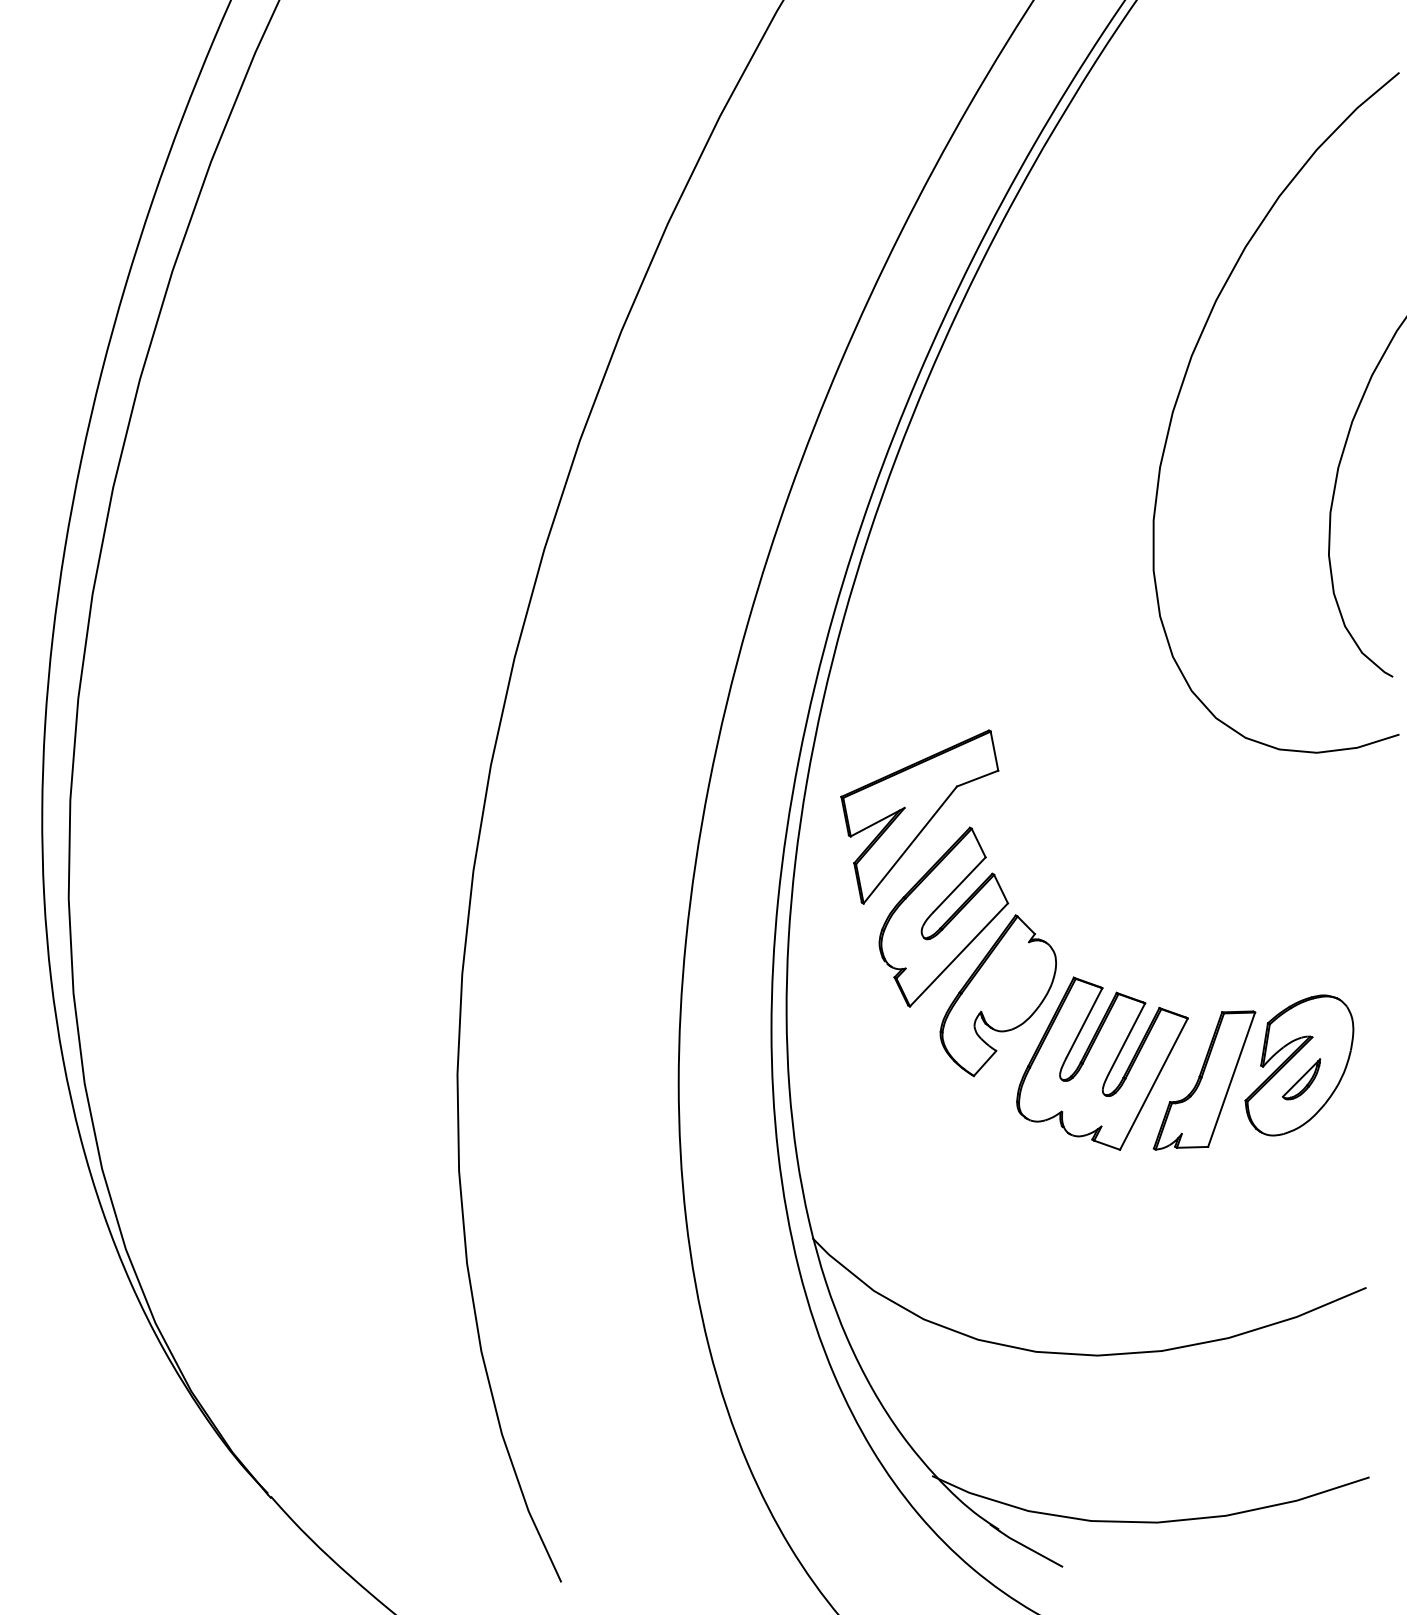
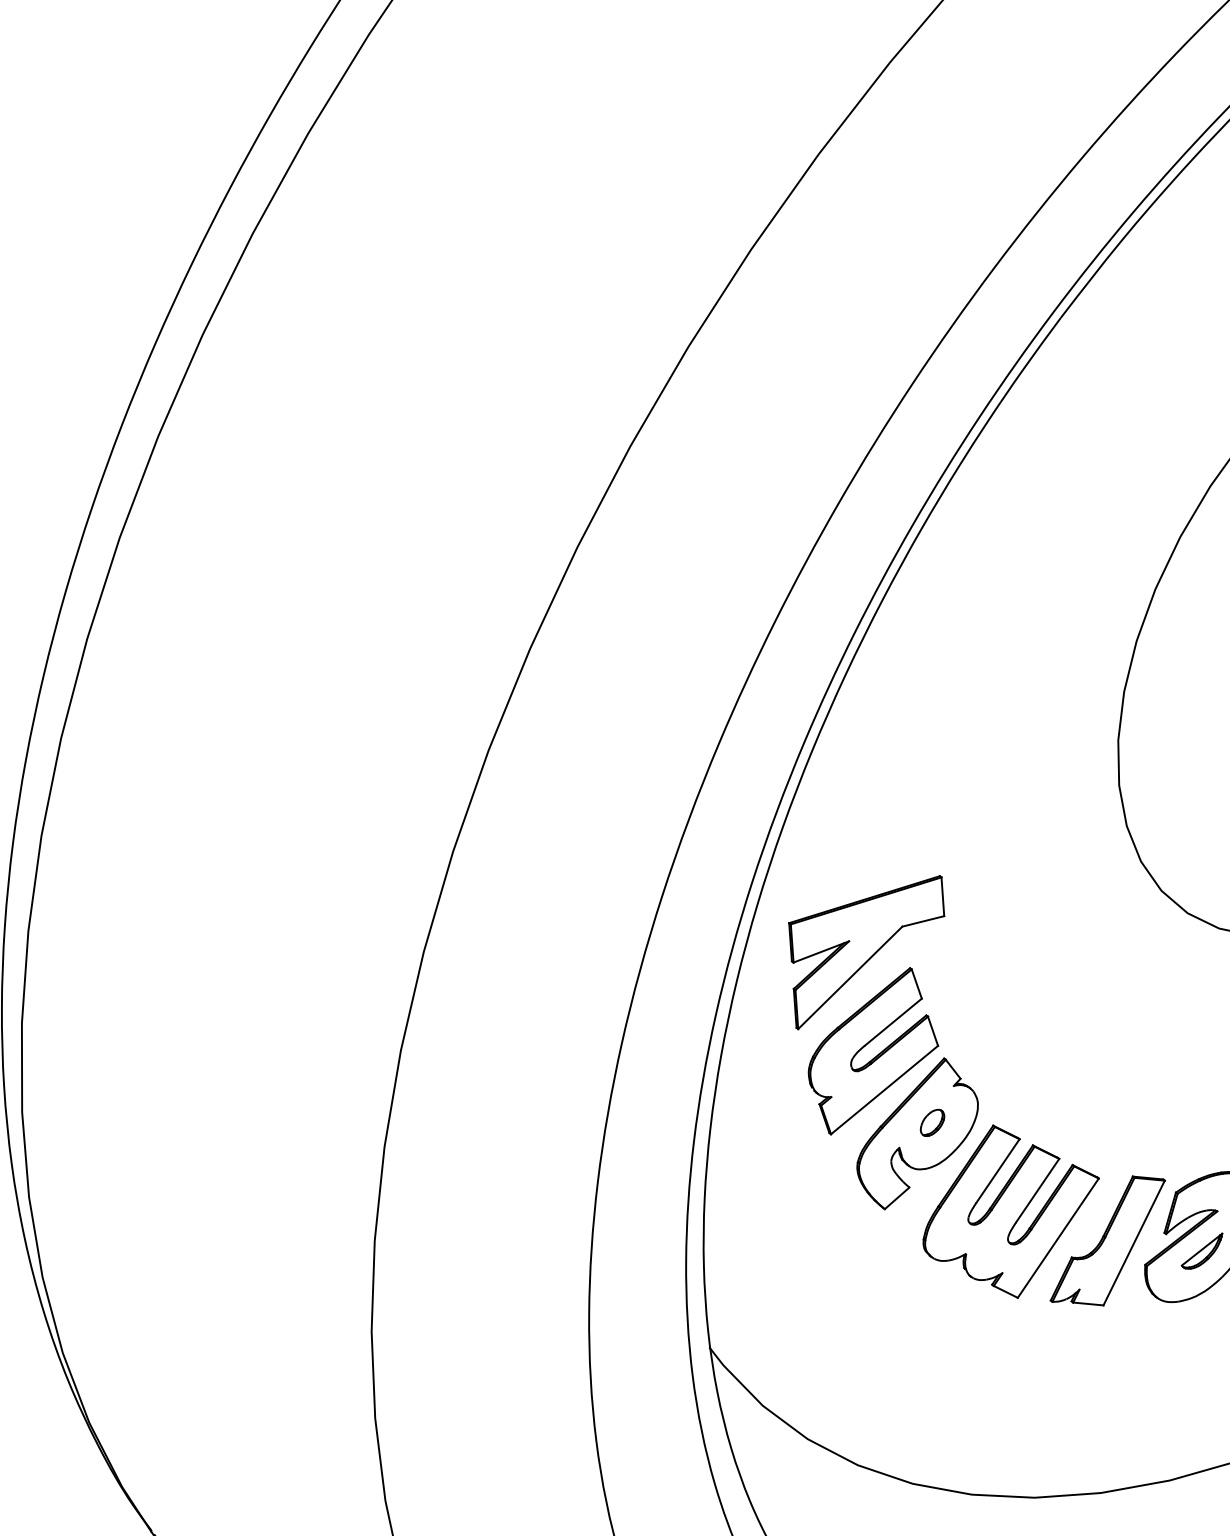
part: (1011, 982) -> (932, 1122), added

